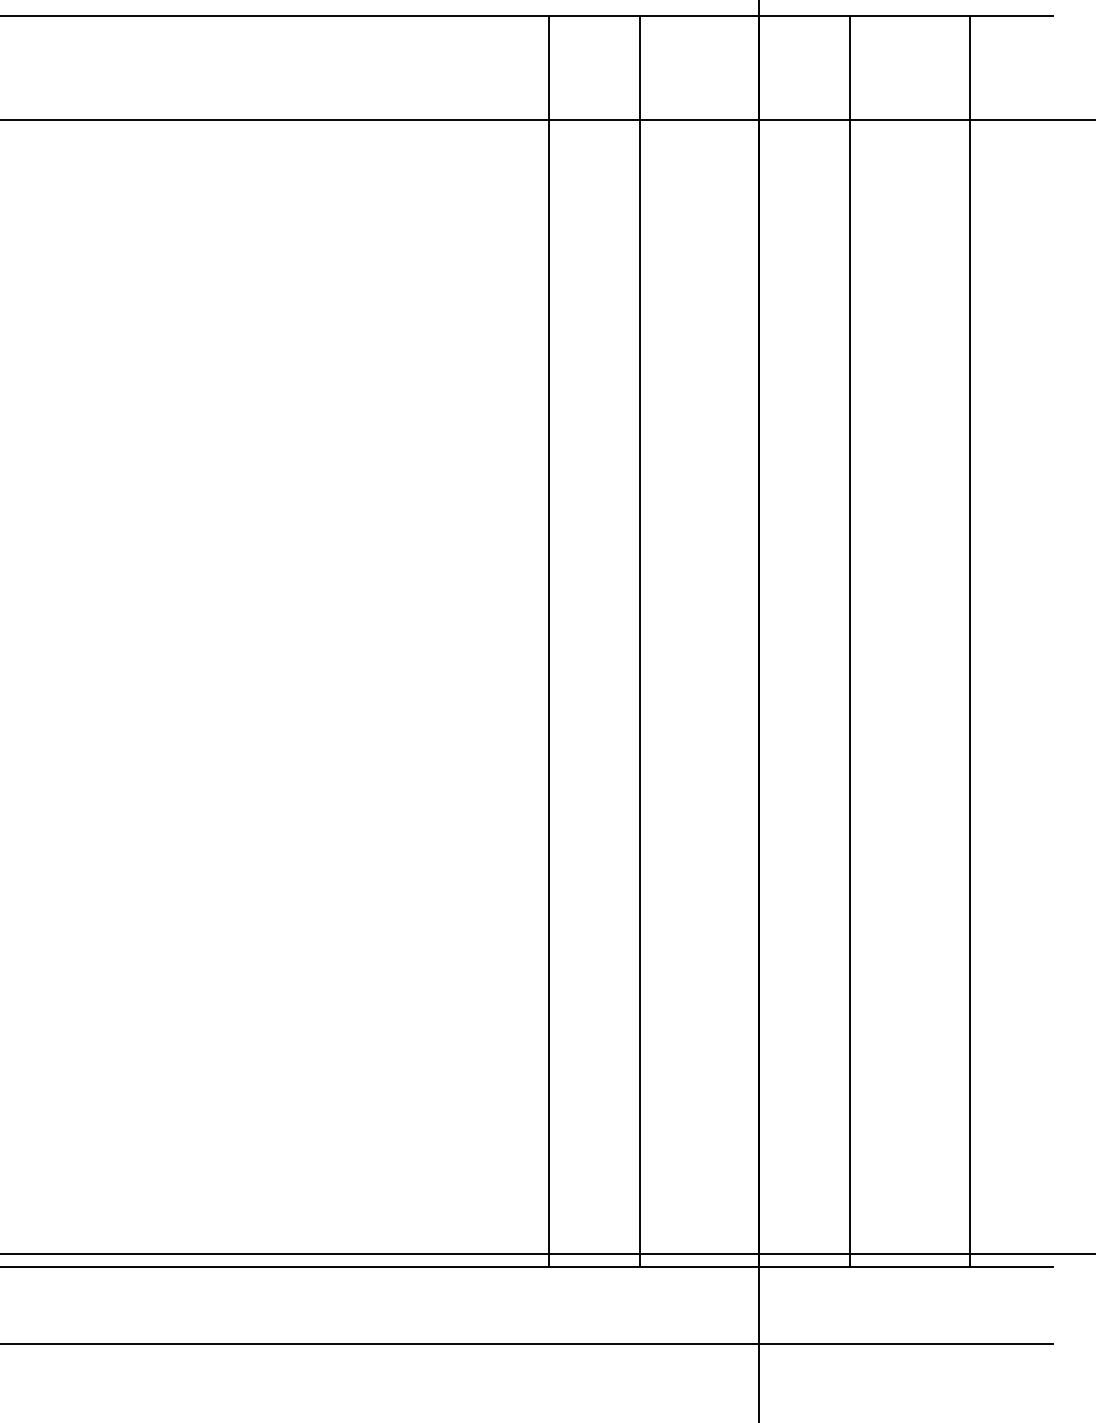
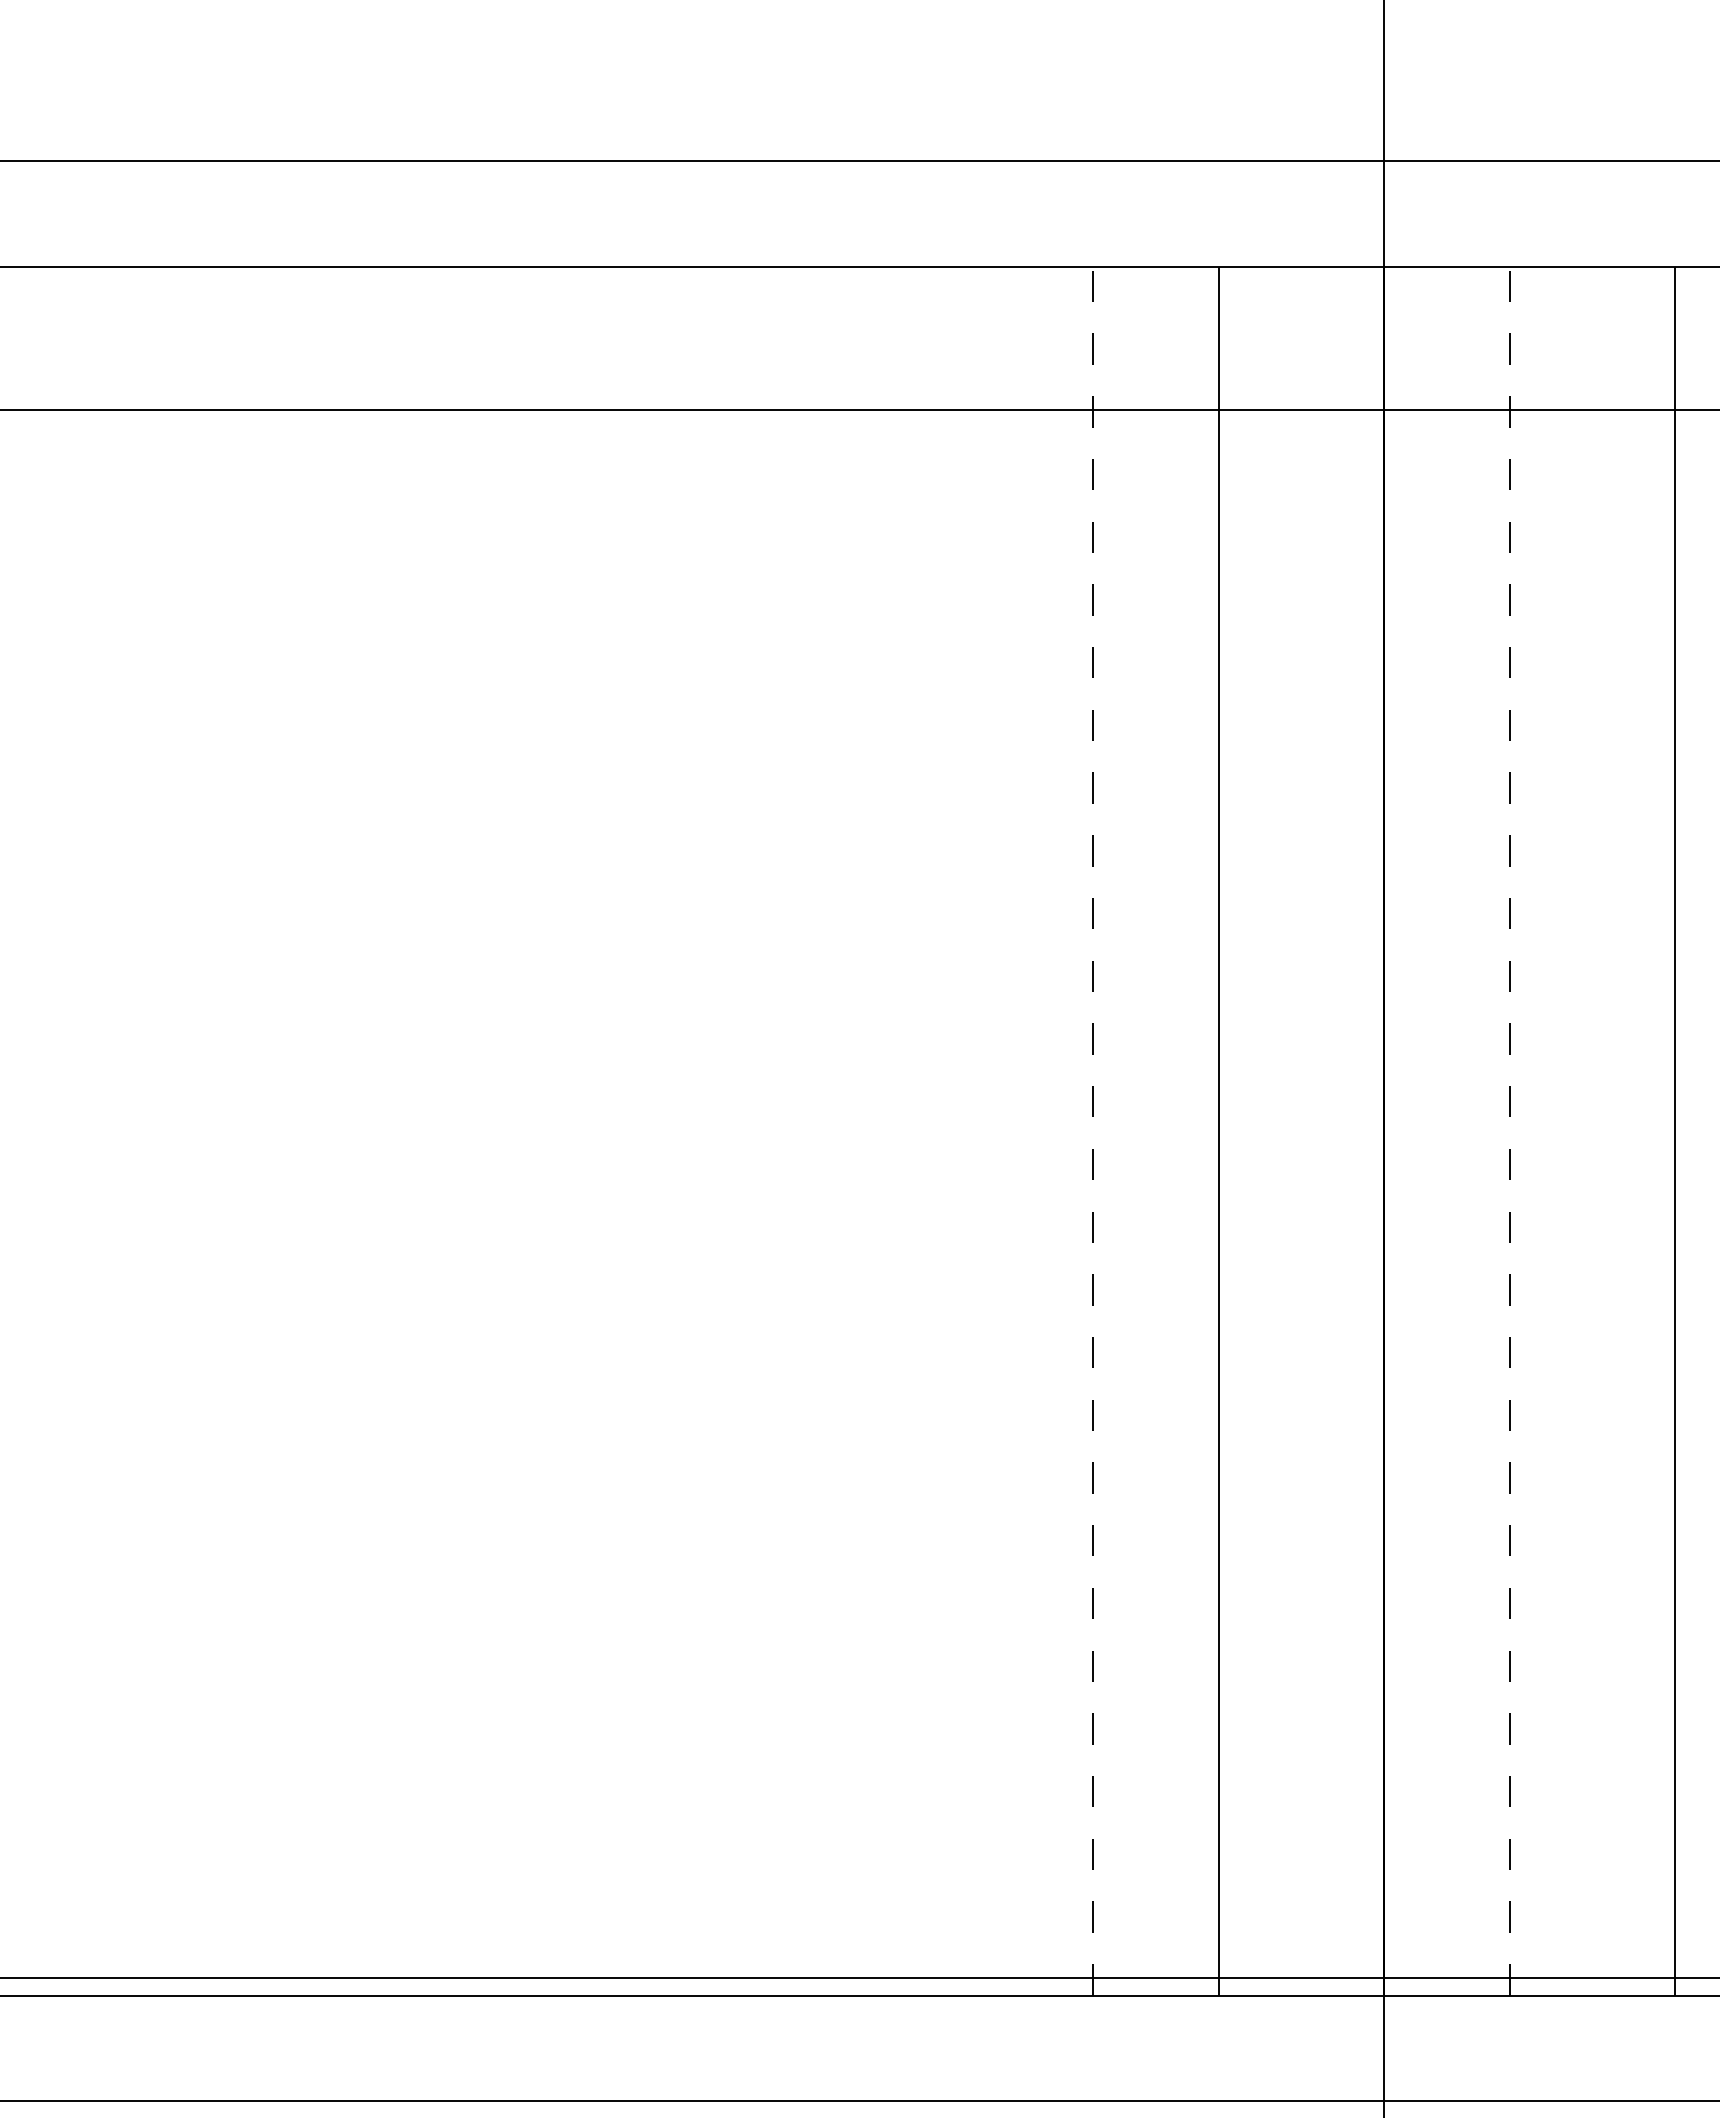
line: (548, 641) -> (1093, 1130), solid -> dashed
line: (850, 641) -> (1509, 1130), solid -> dashed

